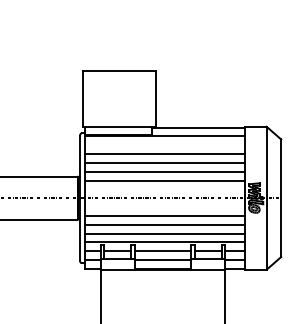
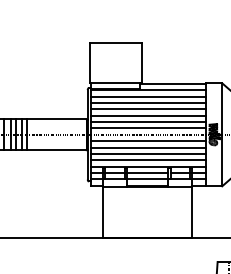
line: (164, 145) -> (148, 96), added
line: (164, 189) -> (148, 128), added
line: (164, 207) -> (148, 141), added

